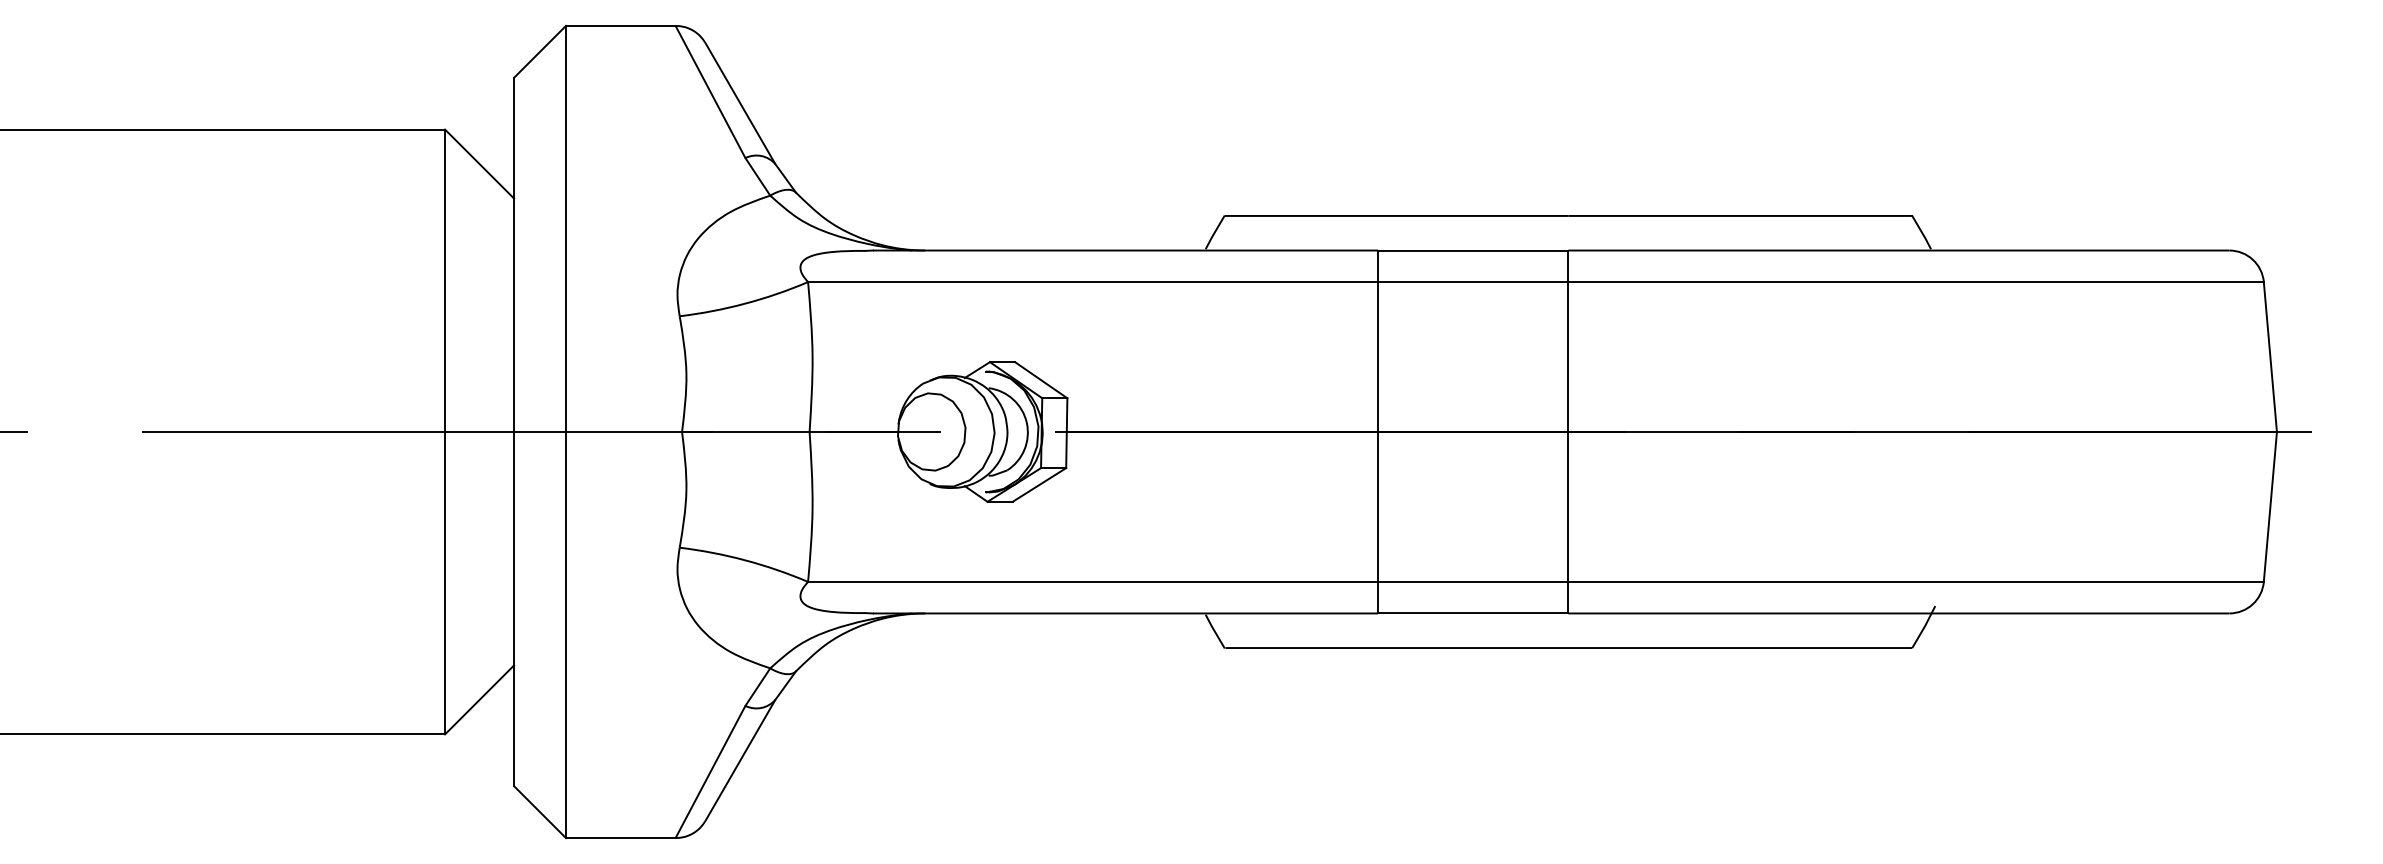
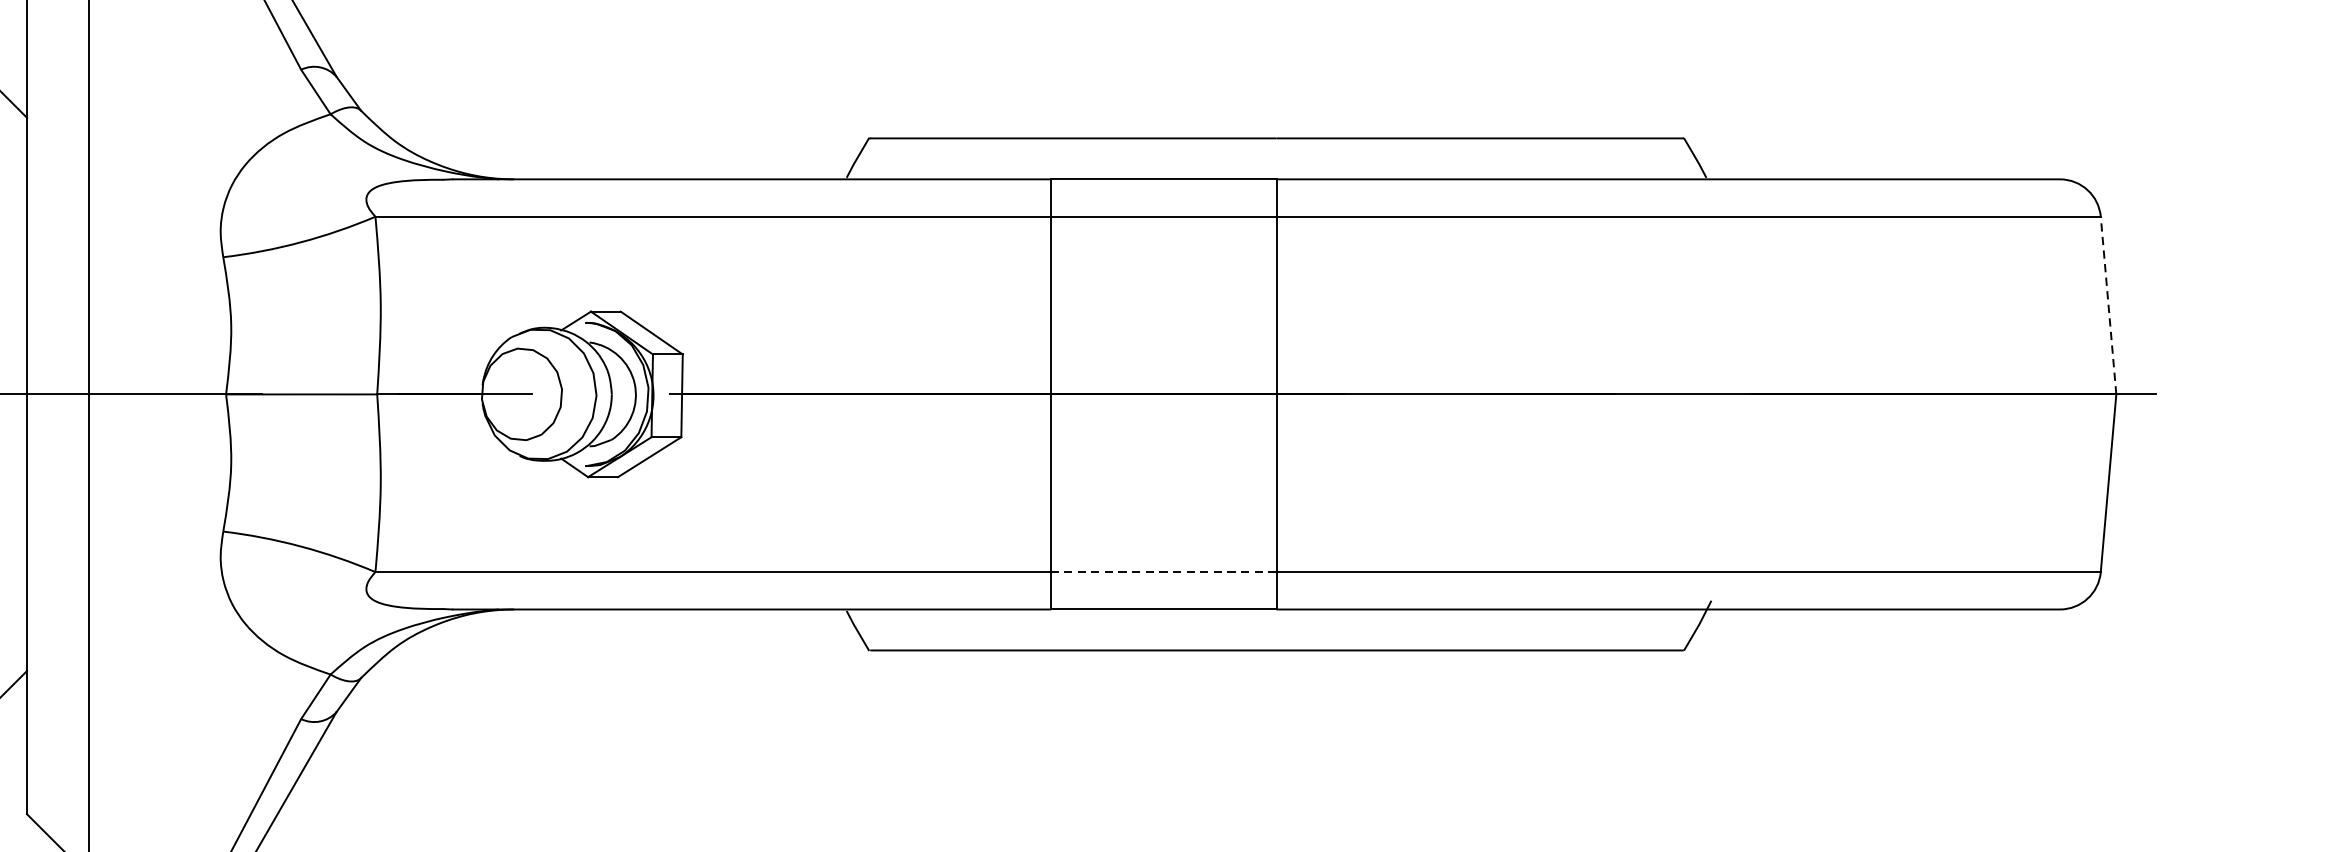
line: (2270, 356) -> (2108, 304), solid -> dashed
line: (1472, 581) -> (1162, 571), solid -> dashed

